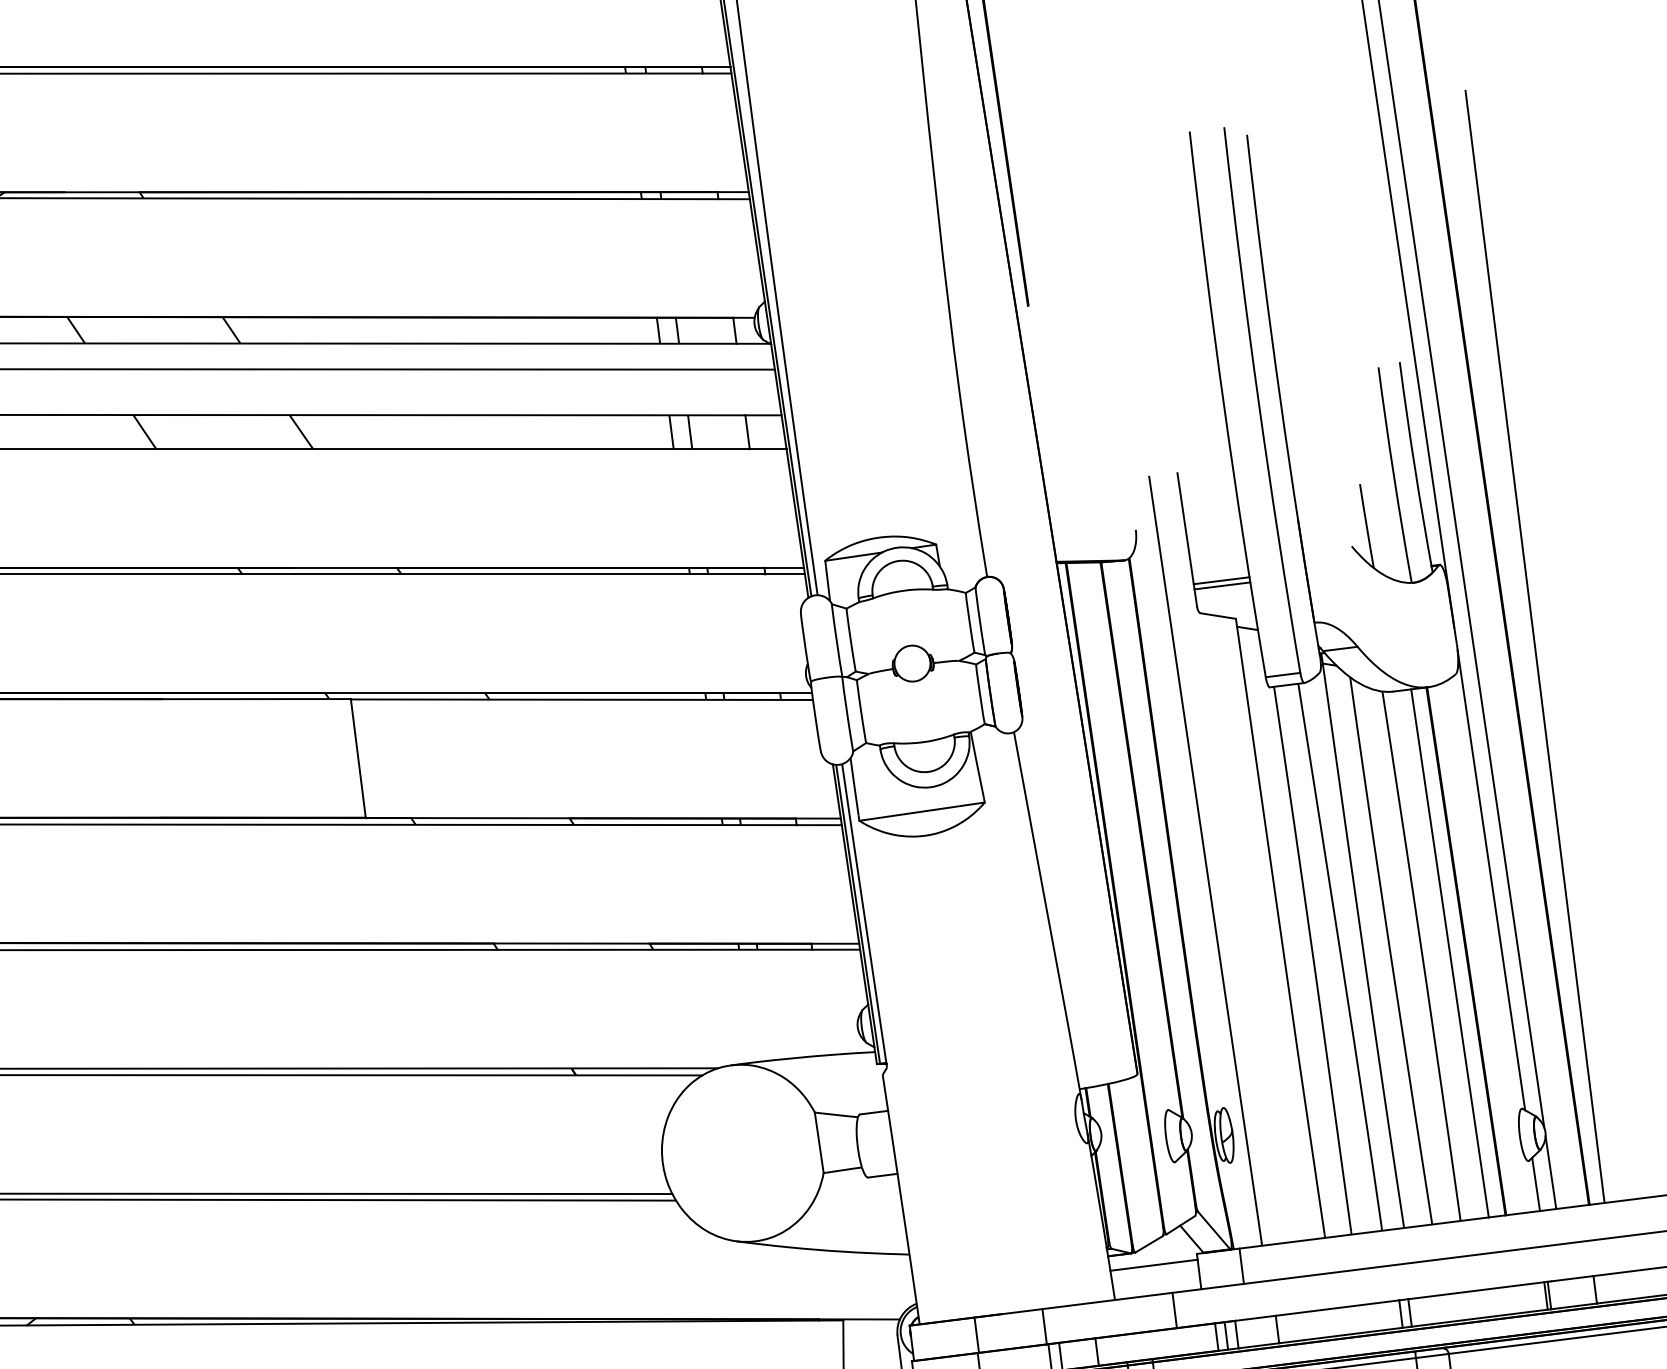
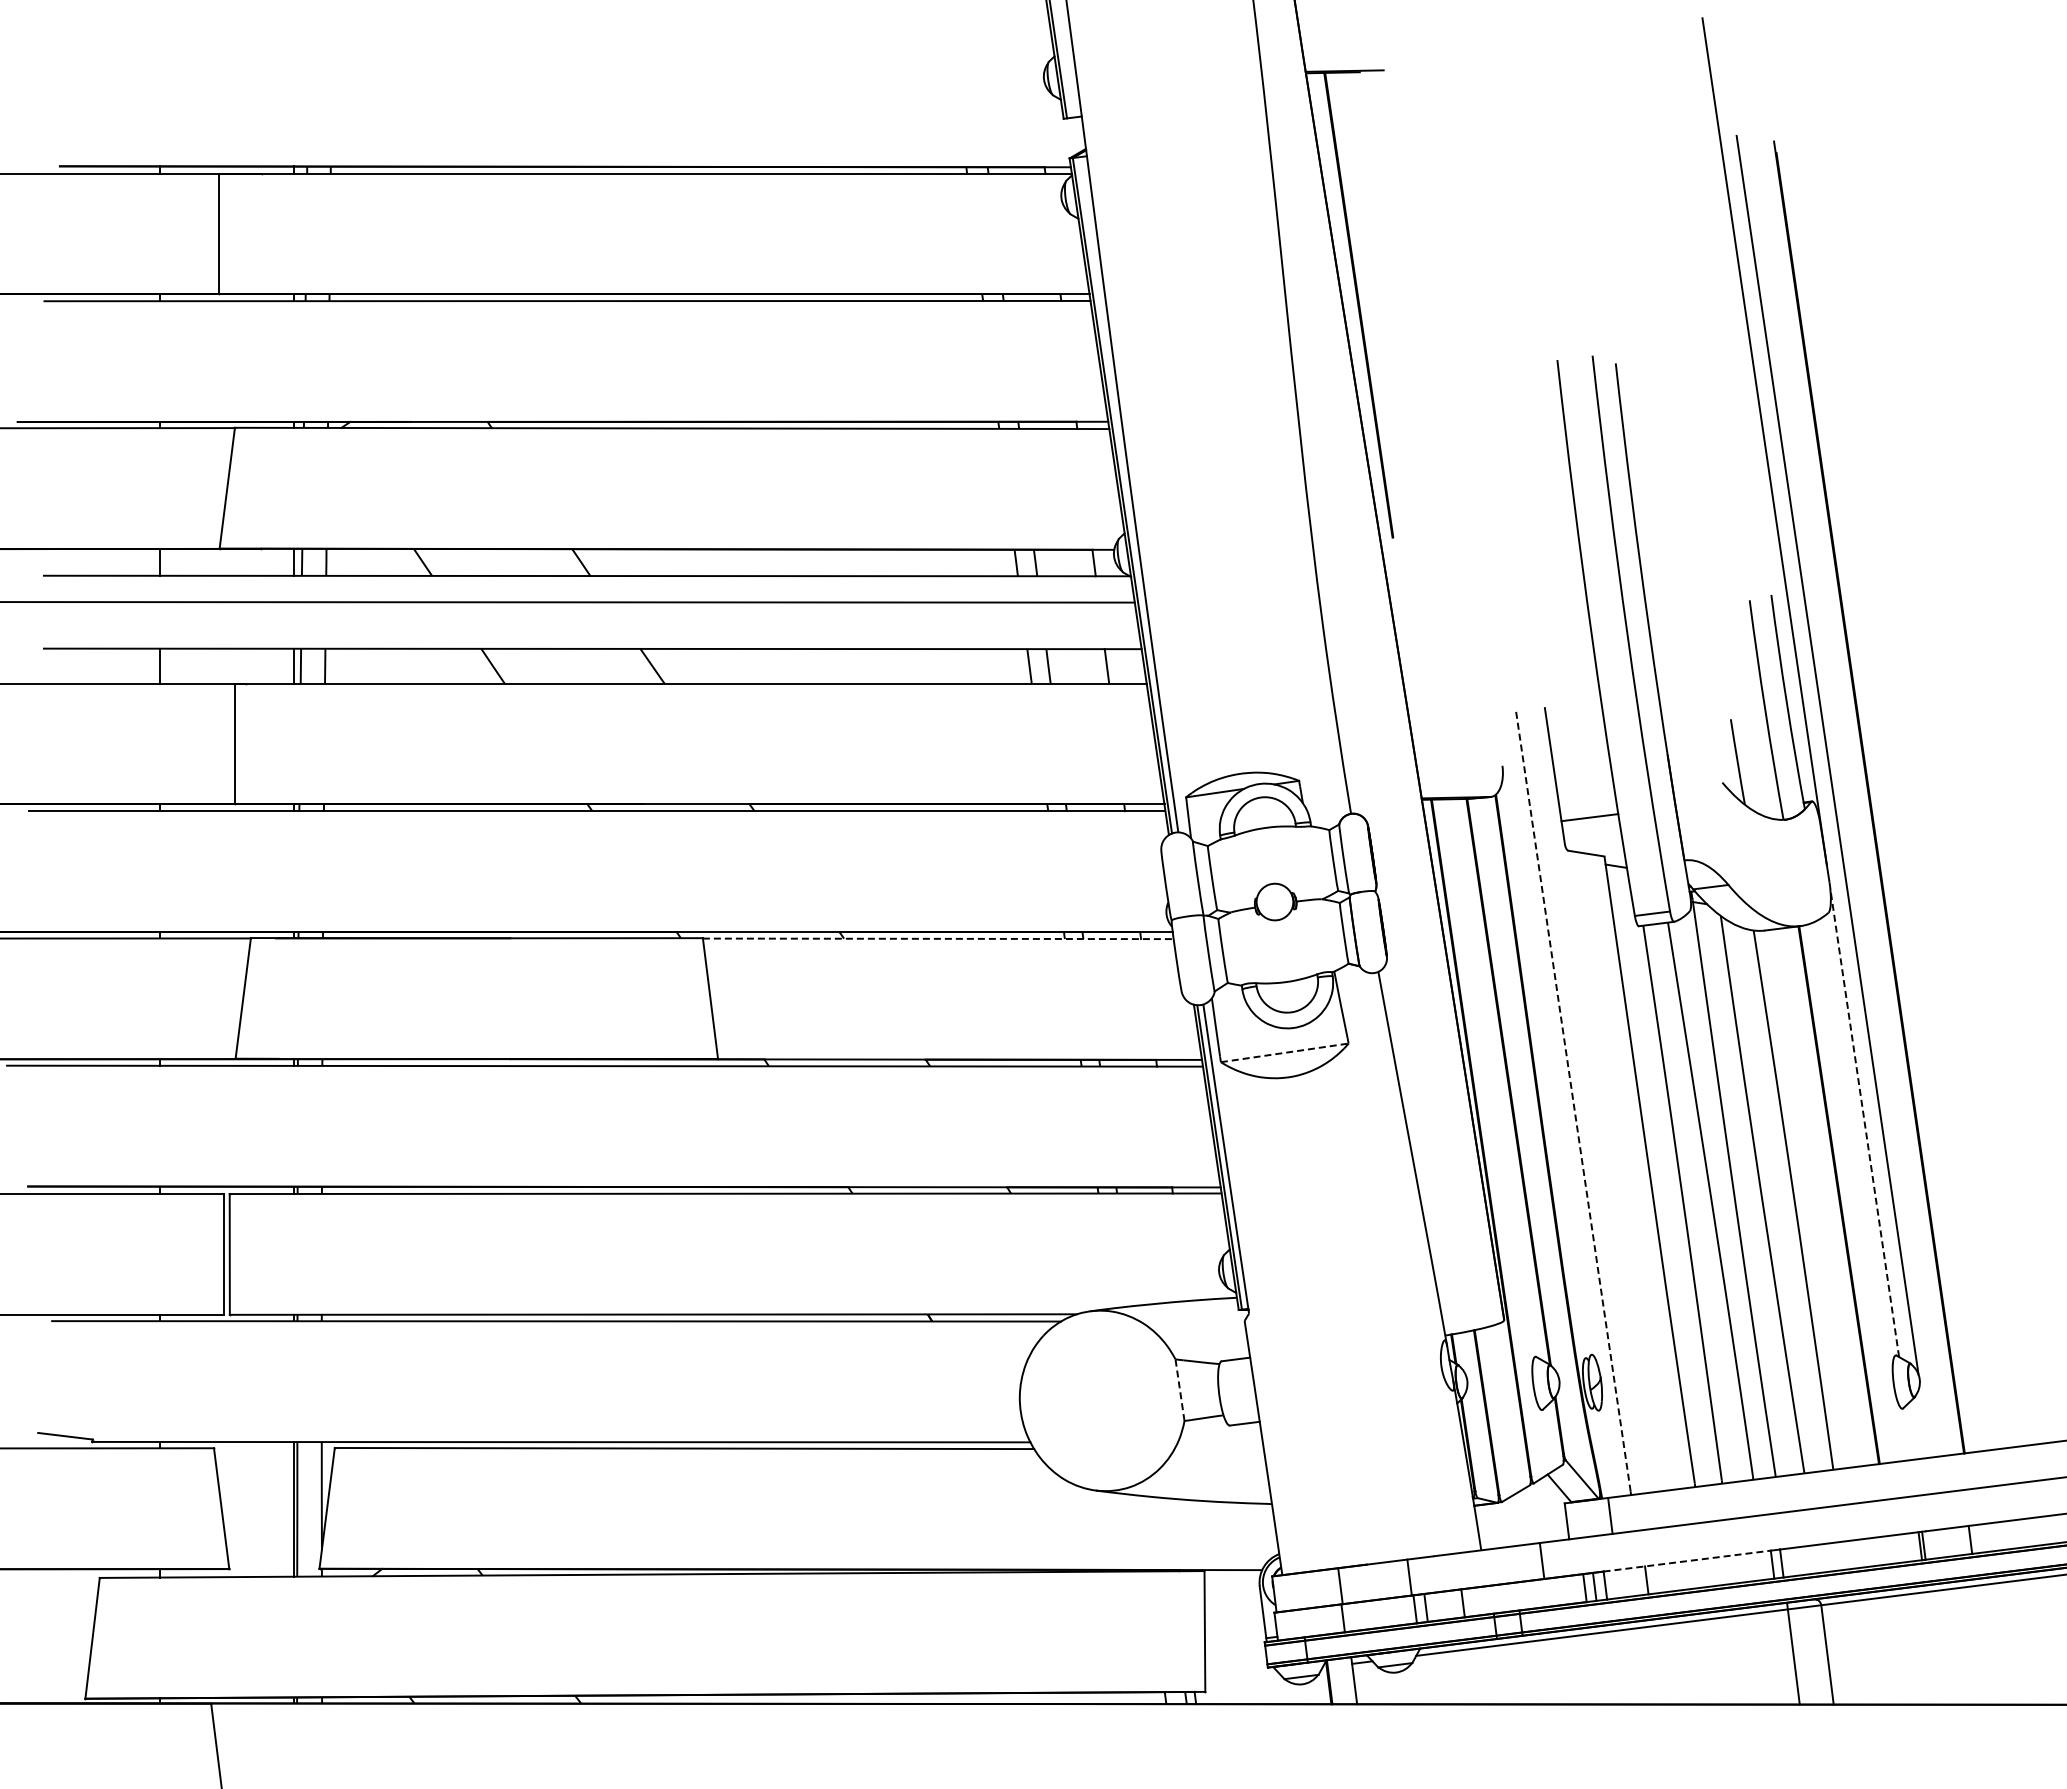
line: (1222, 585) -> (1590, 822), removed
line: (1534, 646) -> (1908, 884), removed
line: (582, 699) -> (938, 938), solid -> dashed
line: (921, 811) -> (1284, 1052), solid -> dashed
line: (1205, 859) -> (1573, 1101), solid -> dashed
line: (1491, 880) -> (1864, 1122), solid -> dashed
line: (1449, 953) -> (1822, 1197), removed
line: (818, 1142) -> (1179, 1389), solid -> dashed
line: (1550, 1172) -> (1924, 1420), removed
line: (1536, 1184) -> (1910, 1432), removed
line: (1153, 1264) -> (1520, 1514), removed
line: (1317, 1310) -> (1687, 1561), solid -> dashed

